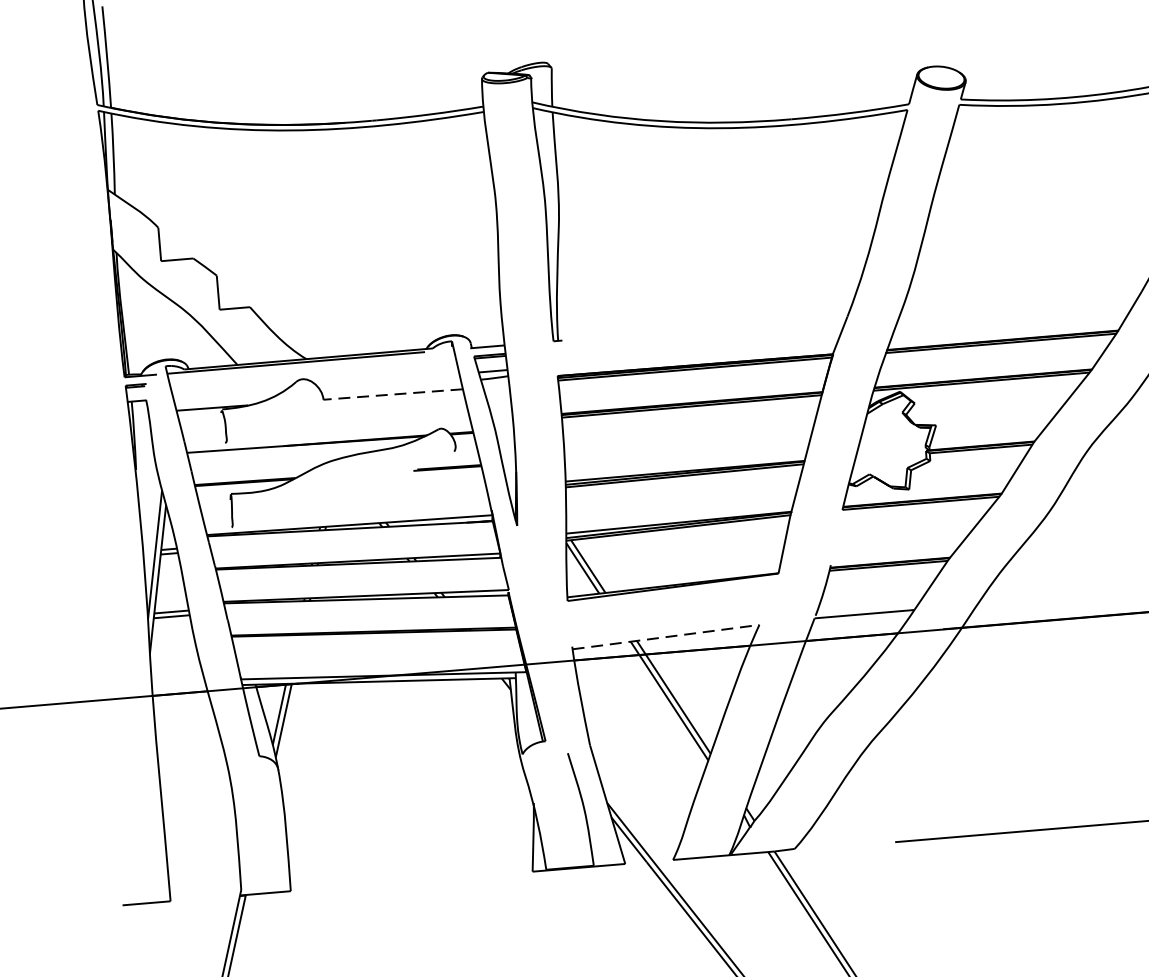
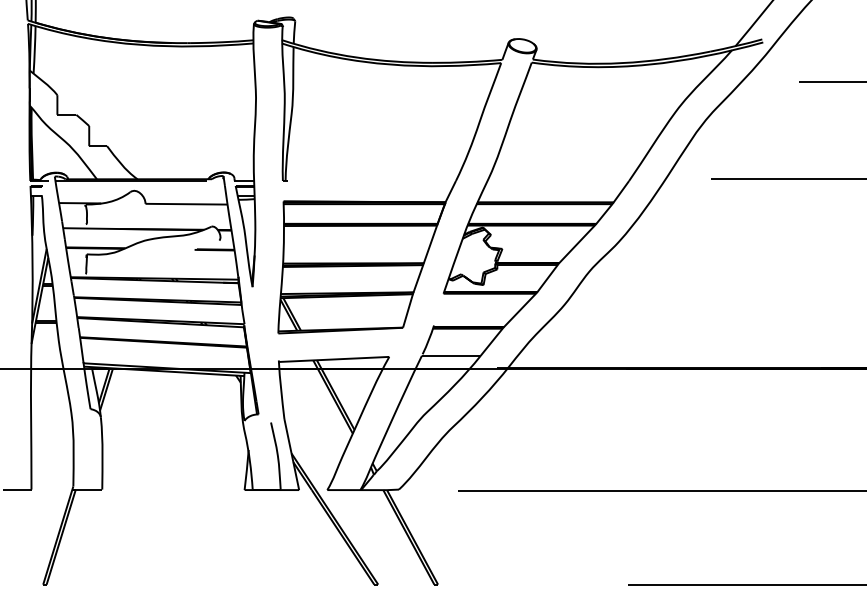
line: (393, 395) -> (186, 204), dashed -> solid
line: (666, 637) -> (334, 359), dashed -> solid

